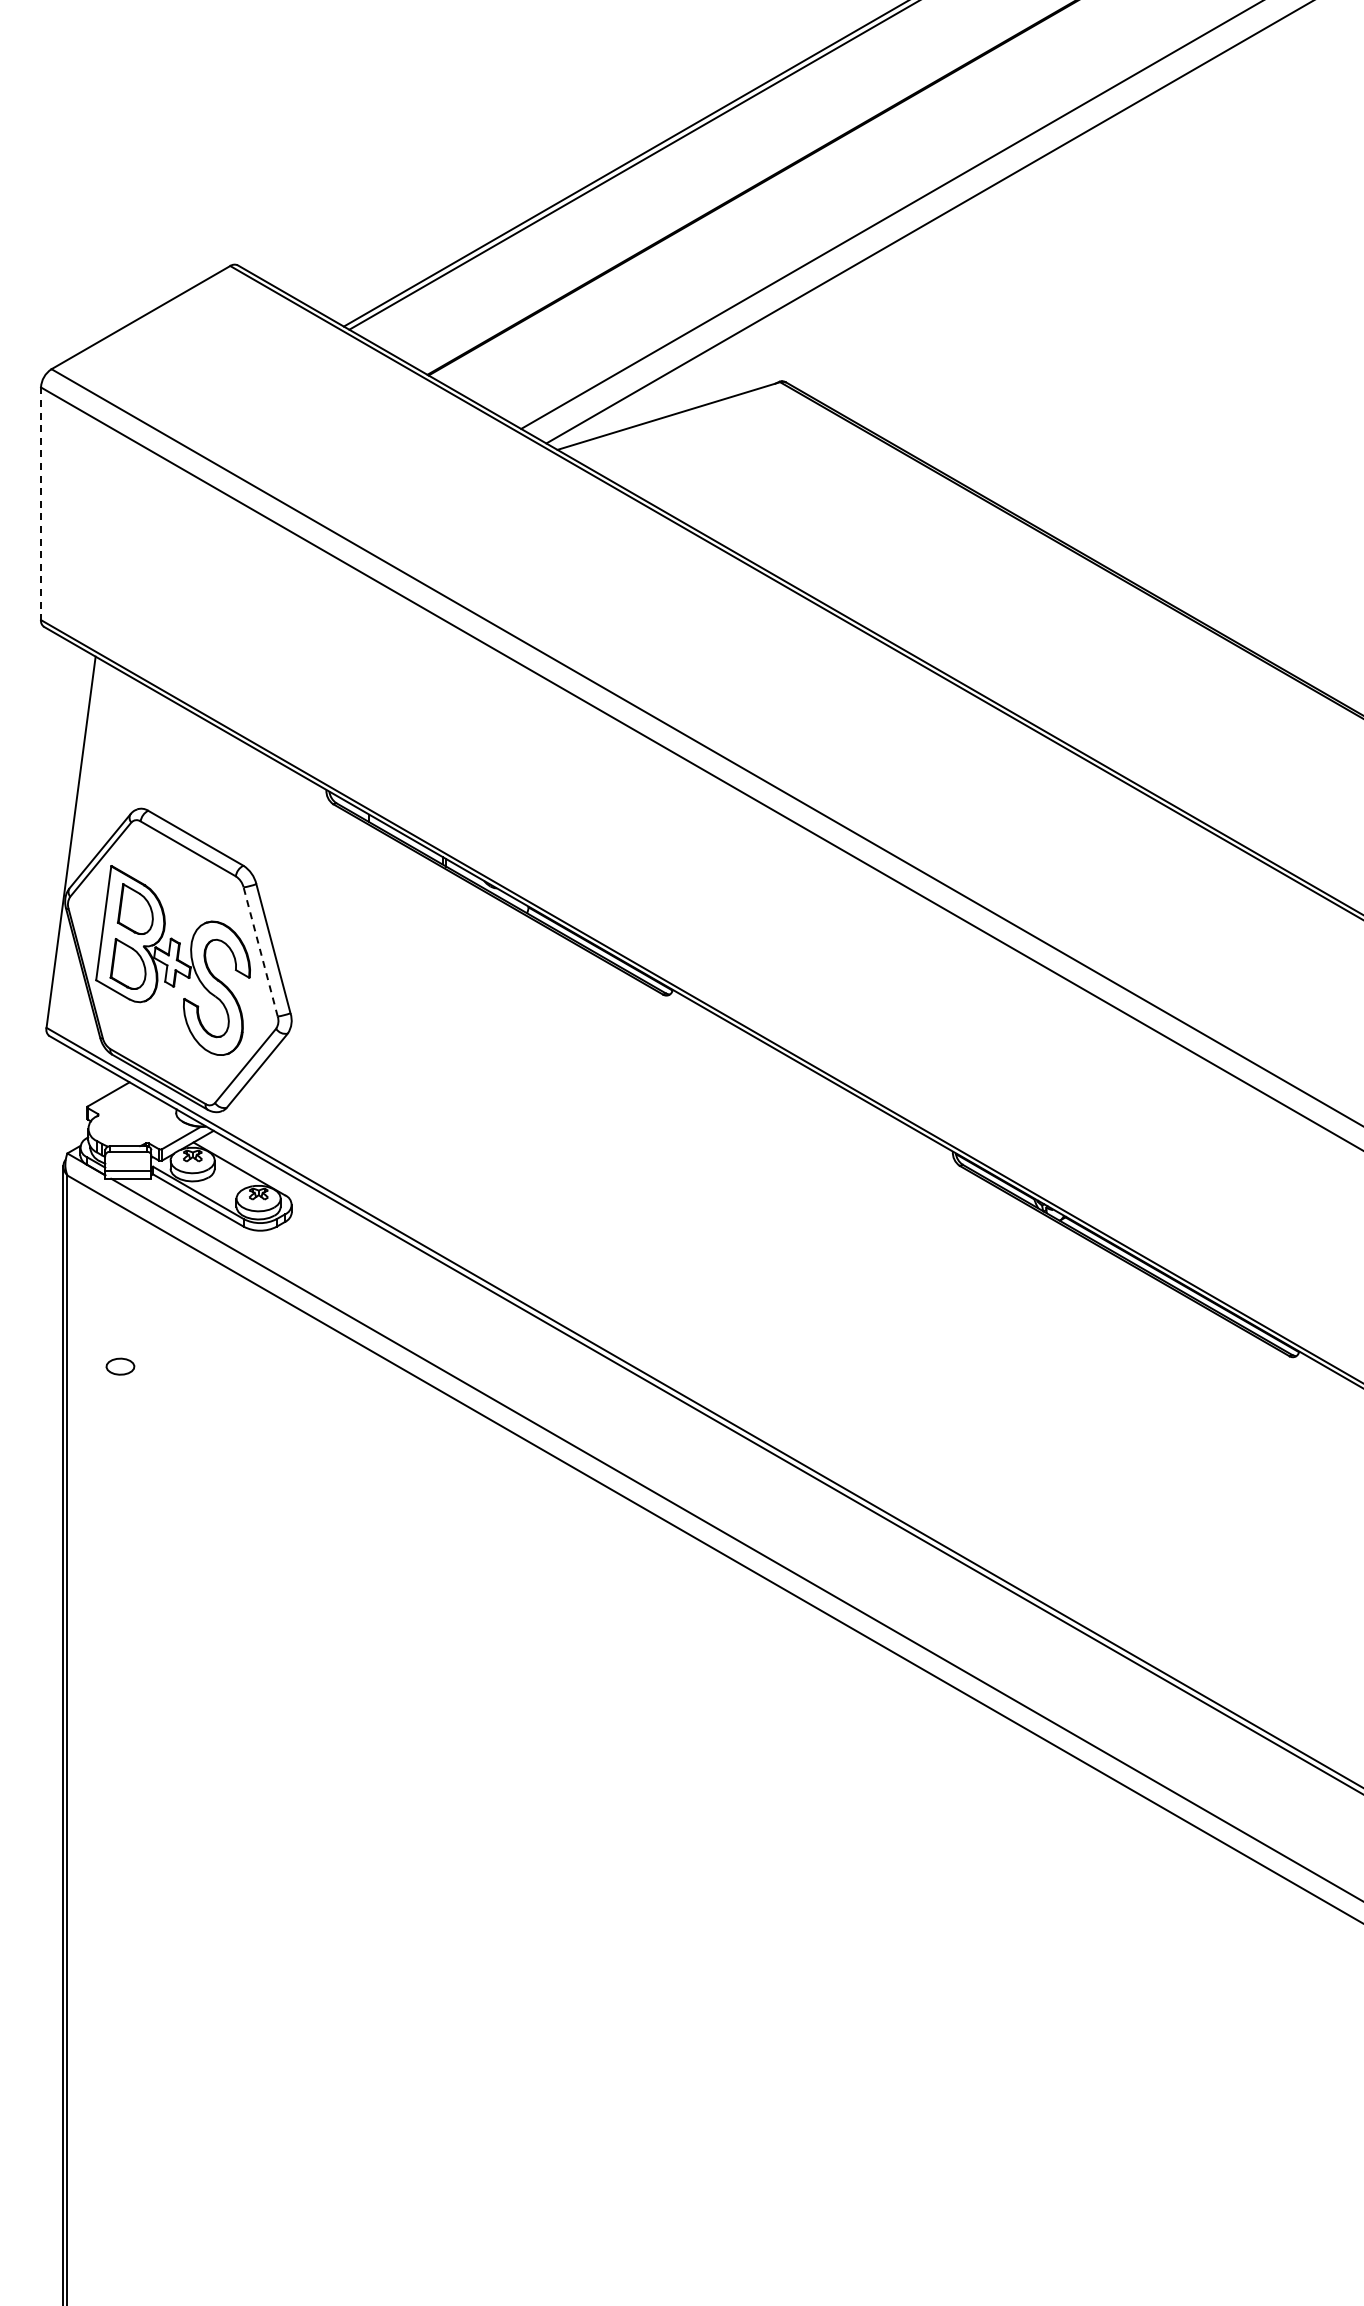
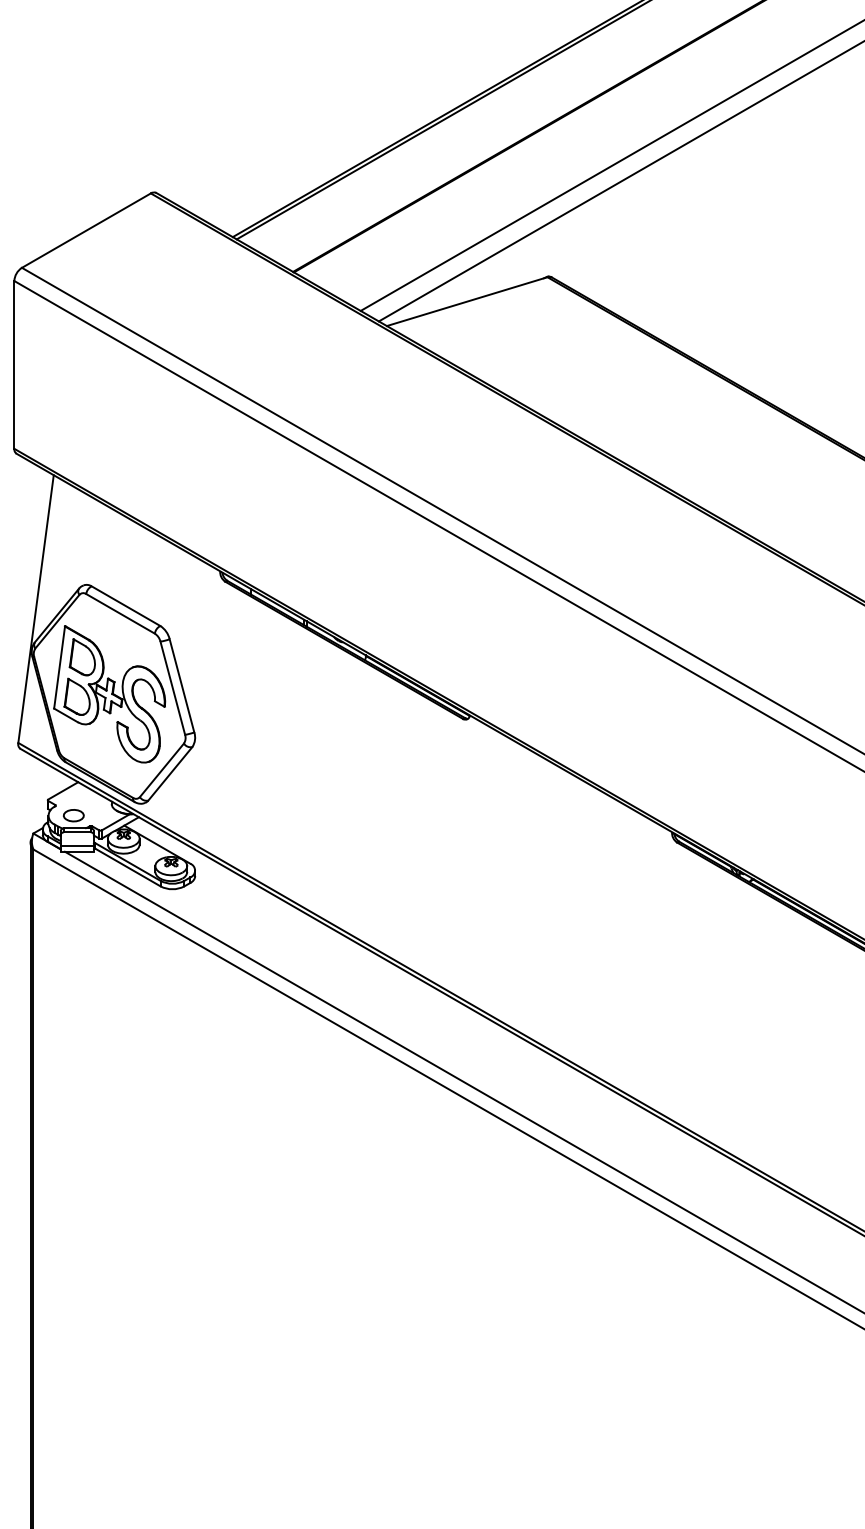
line: (41, 504) -> (14, 365), dashed -> solid
line: (260, 951) -> (172, 687), dashed -> solid
part: (120, 1366) -> (73, 815), moved

